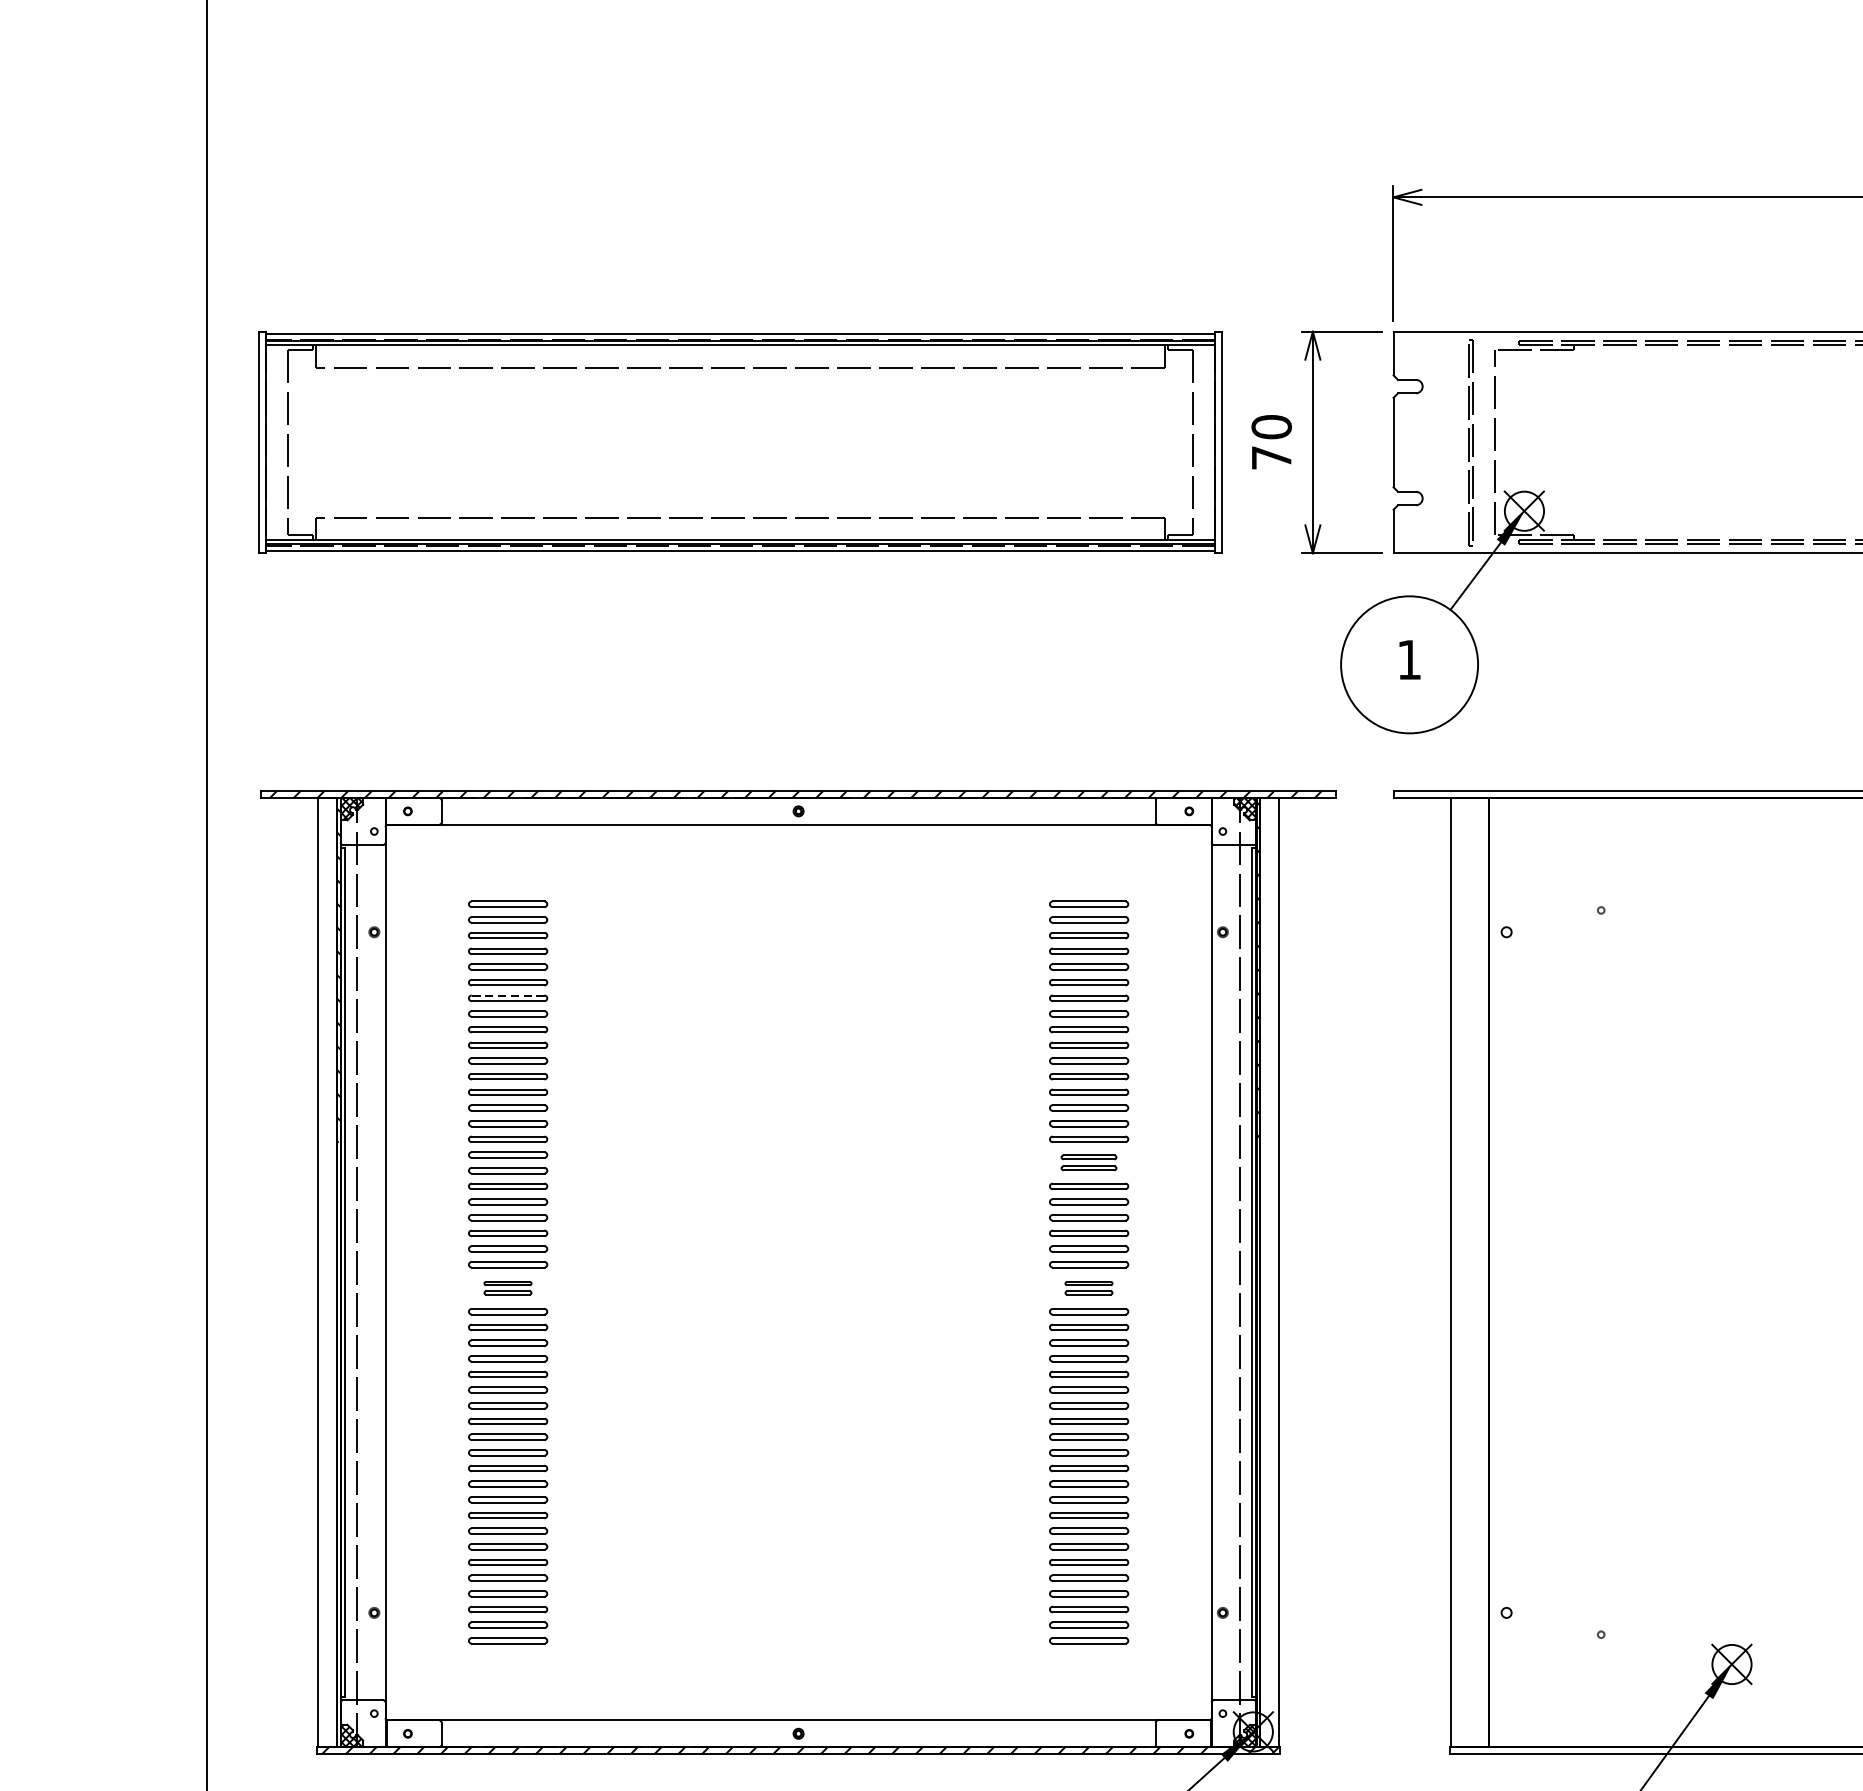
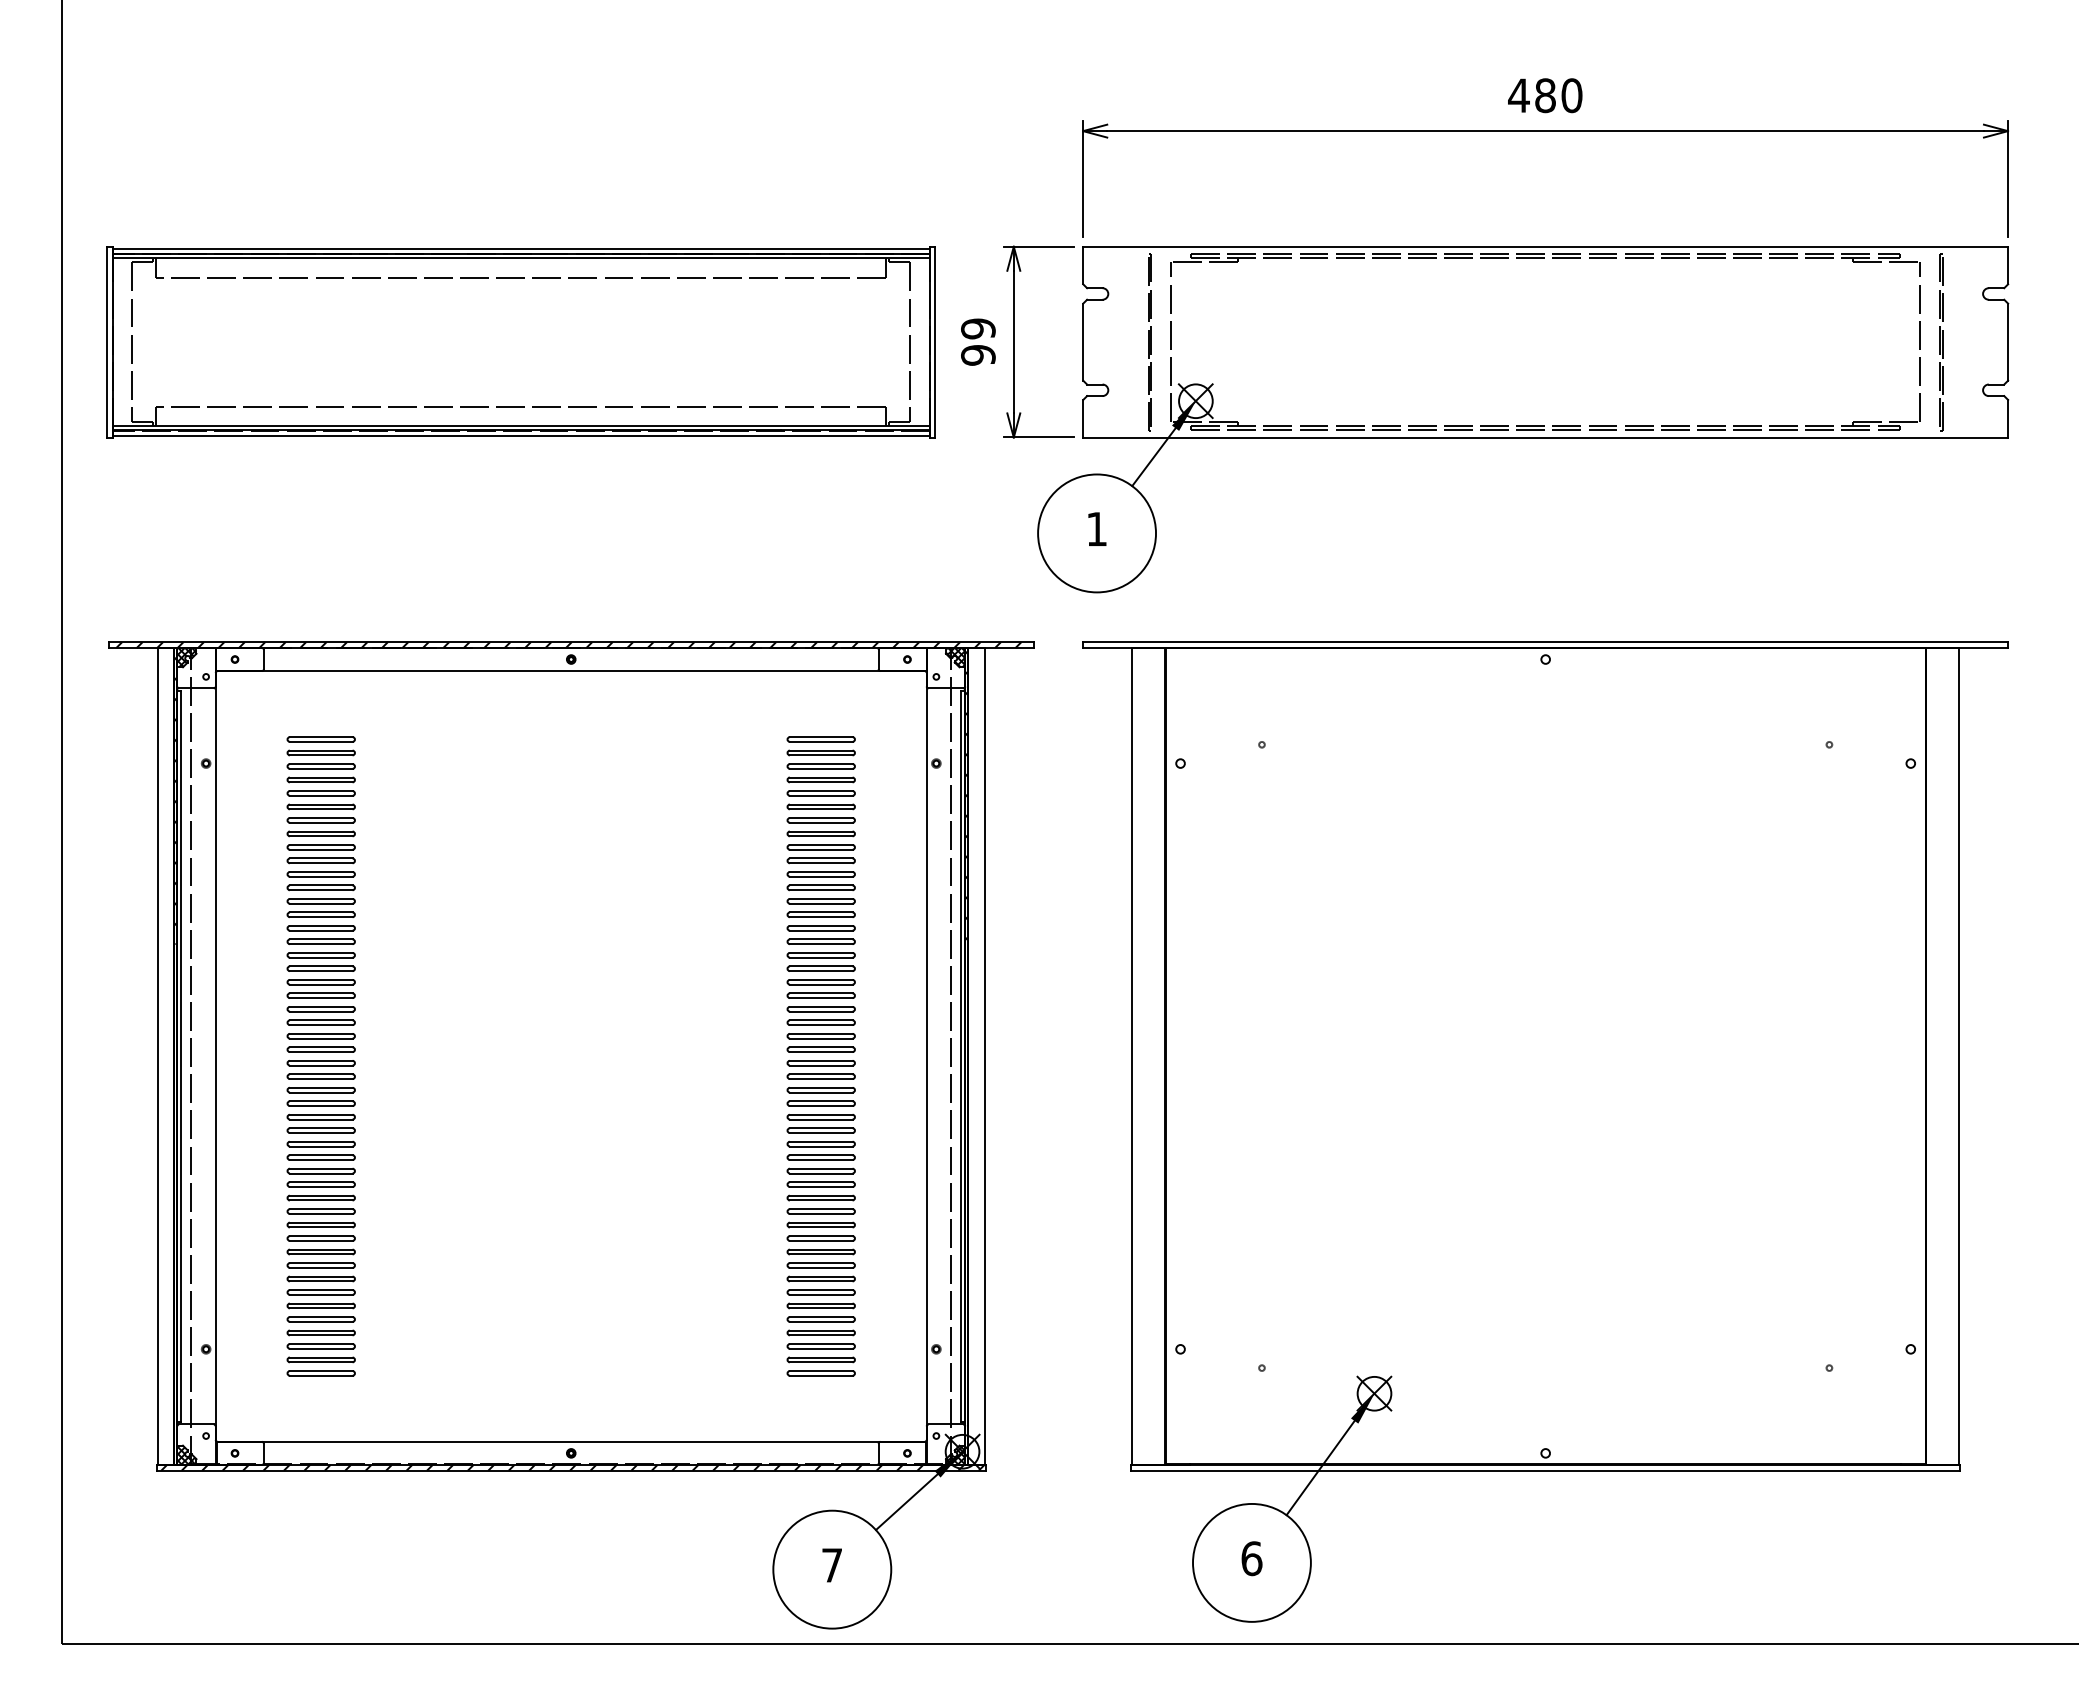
text: (1271, 441) -> (978, 341), 70 -> 99
line: (507, 996) -> (320, 818), dashed -> solid
part: (1088, 1162) -> (820, 961), size x1.43
part: (507, 1287) -> (320, 1069), size x1.67
part: (1088, 1287) -> (820, 1069), size x1.67

